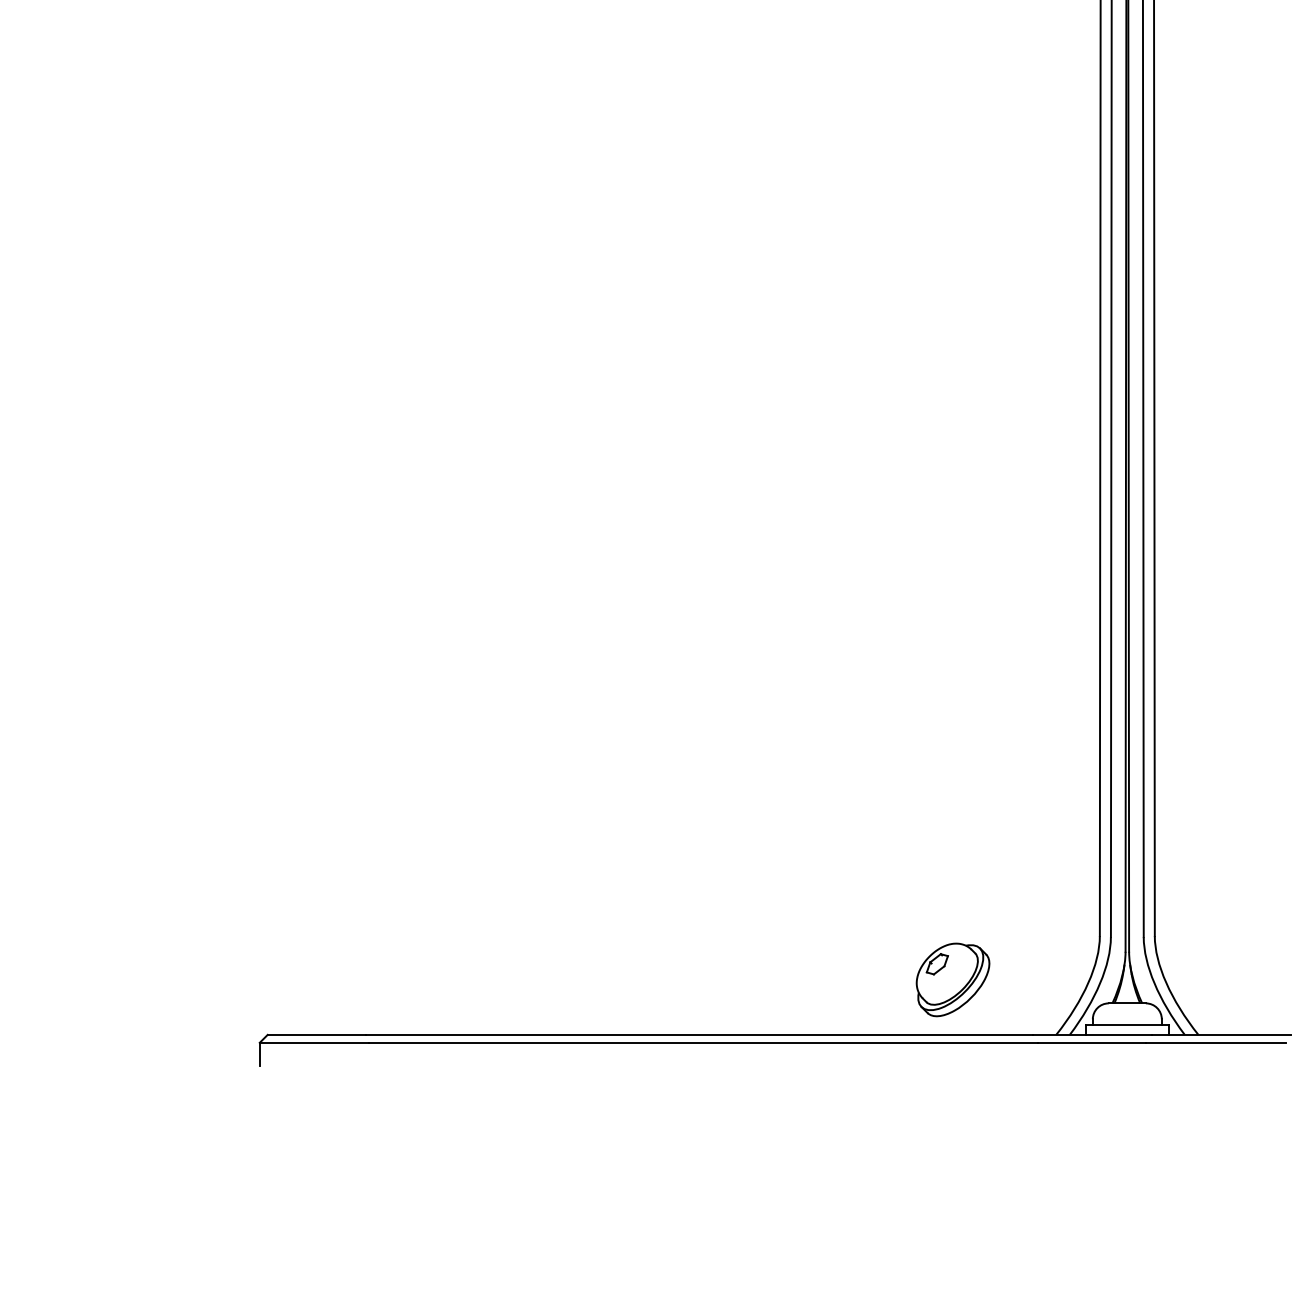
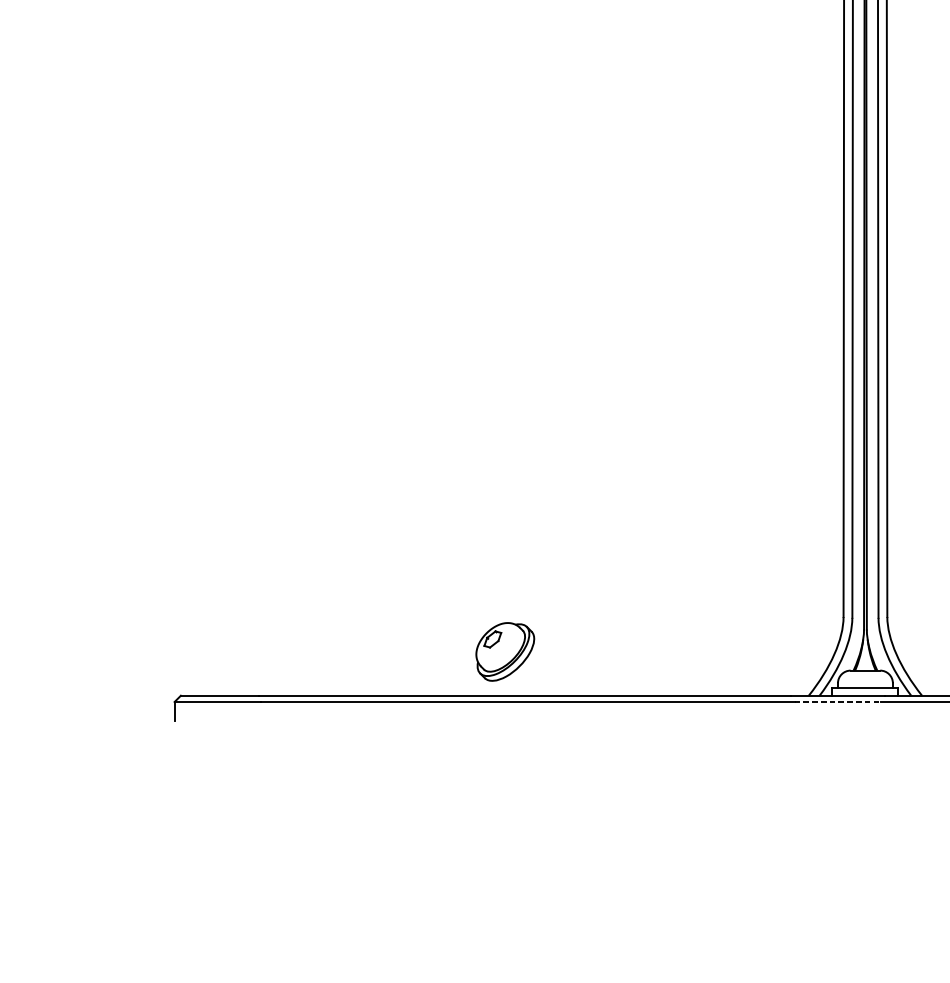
part: (952, 979) -> (504, 651), moved
line: (1092, 1042) -> (837, 701), solid -> dashed

